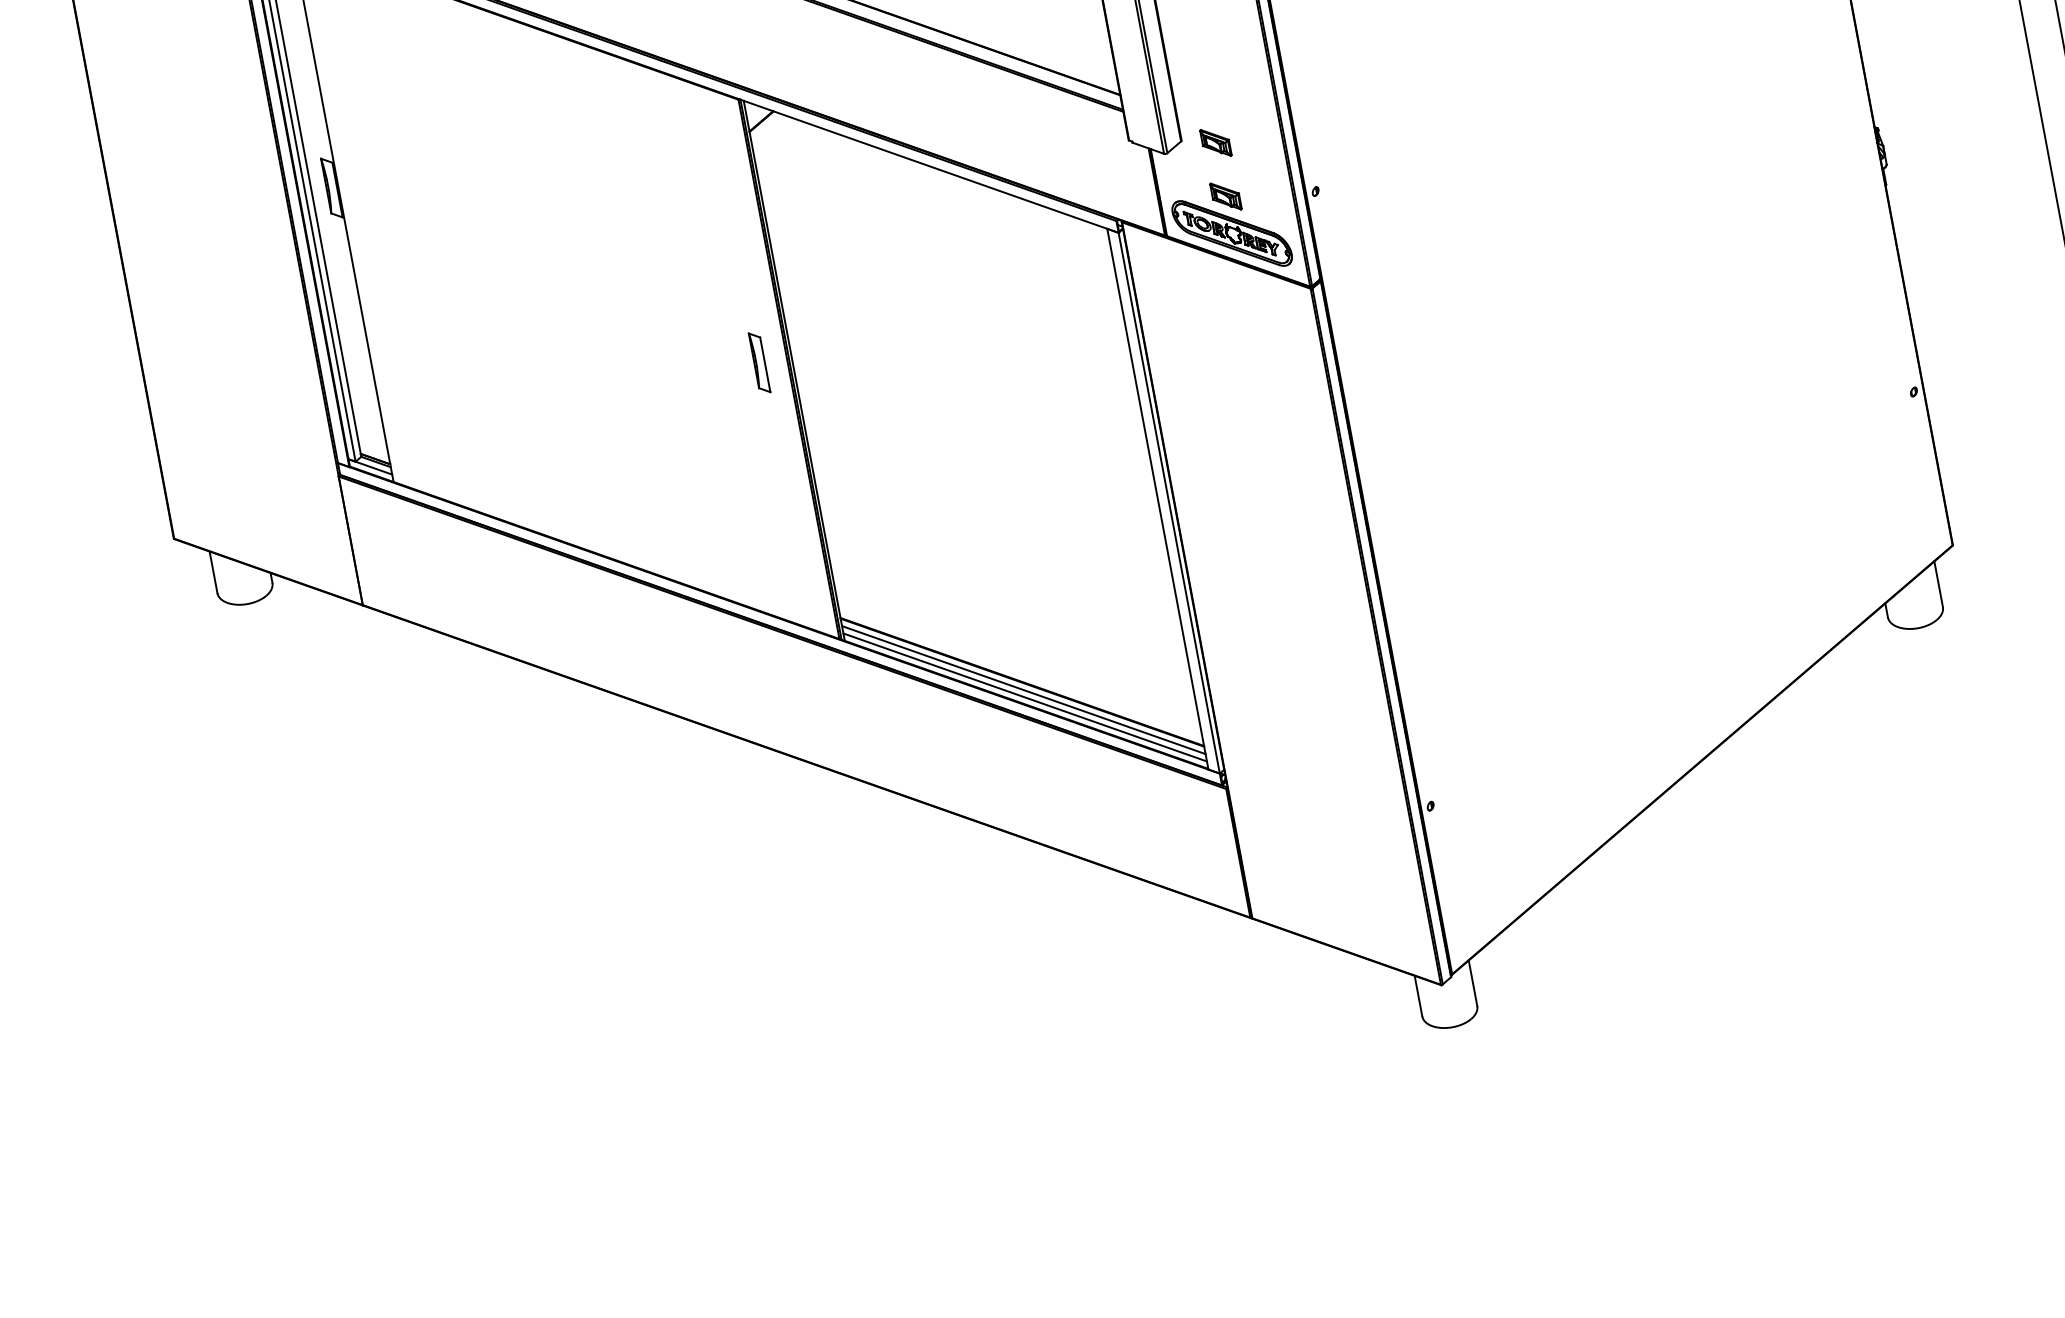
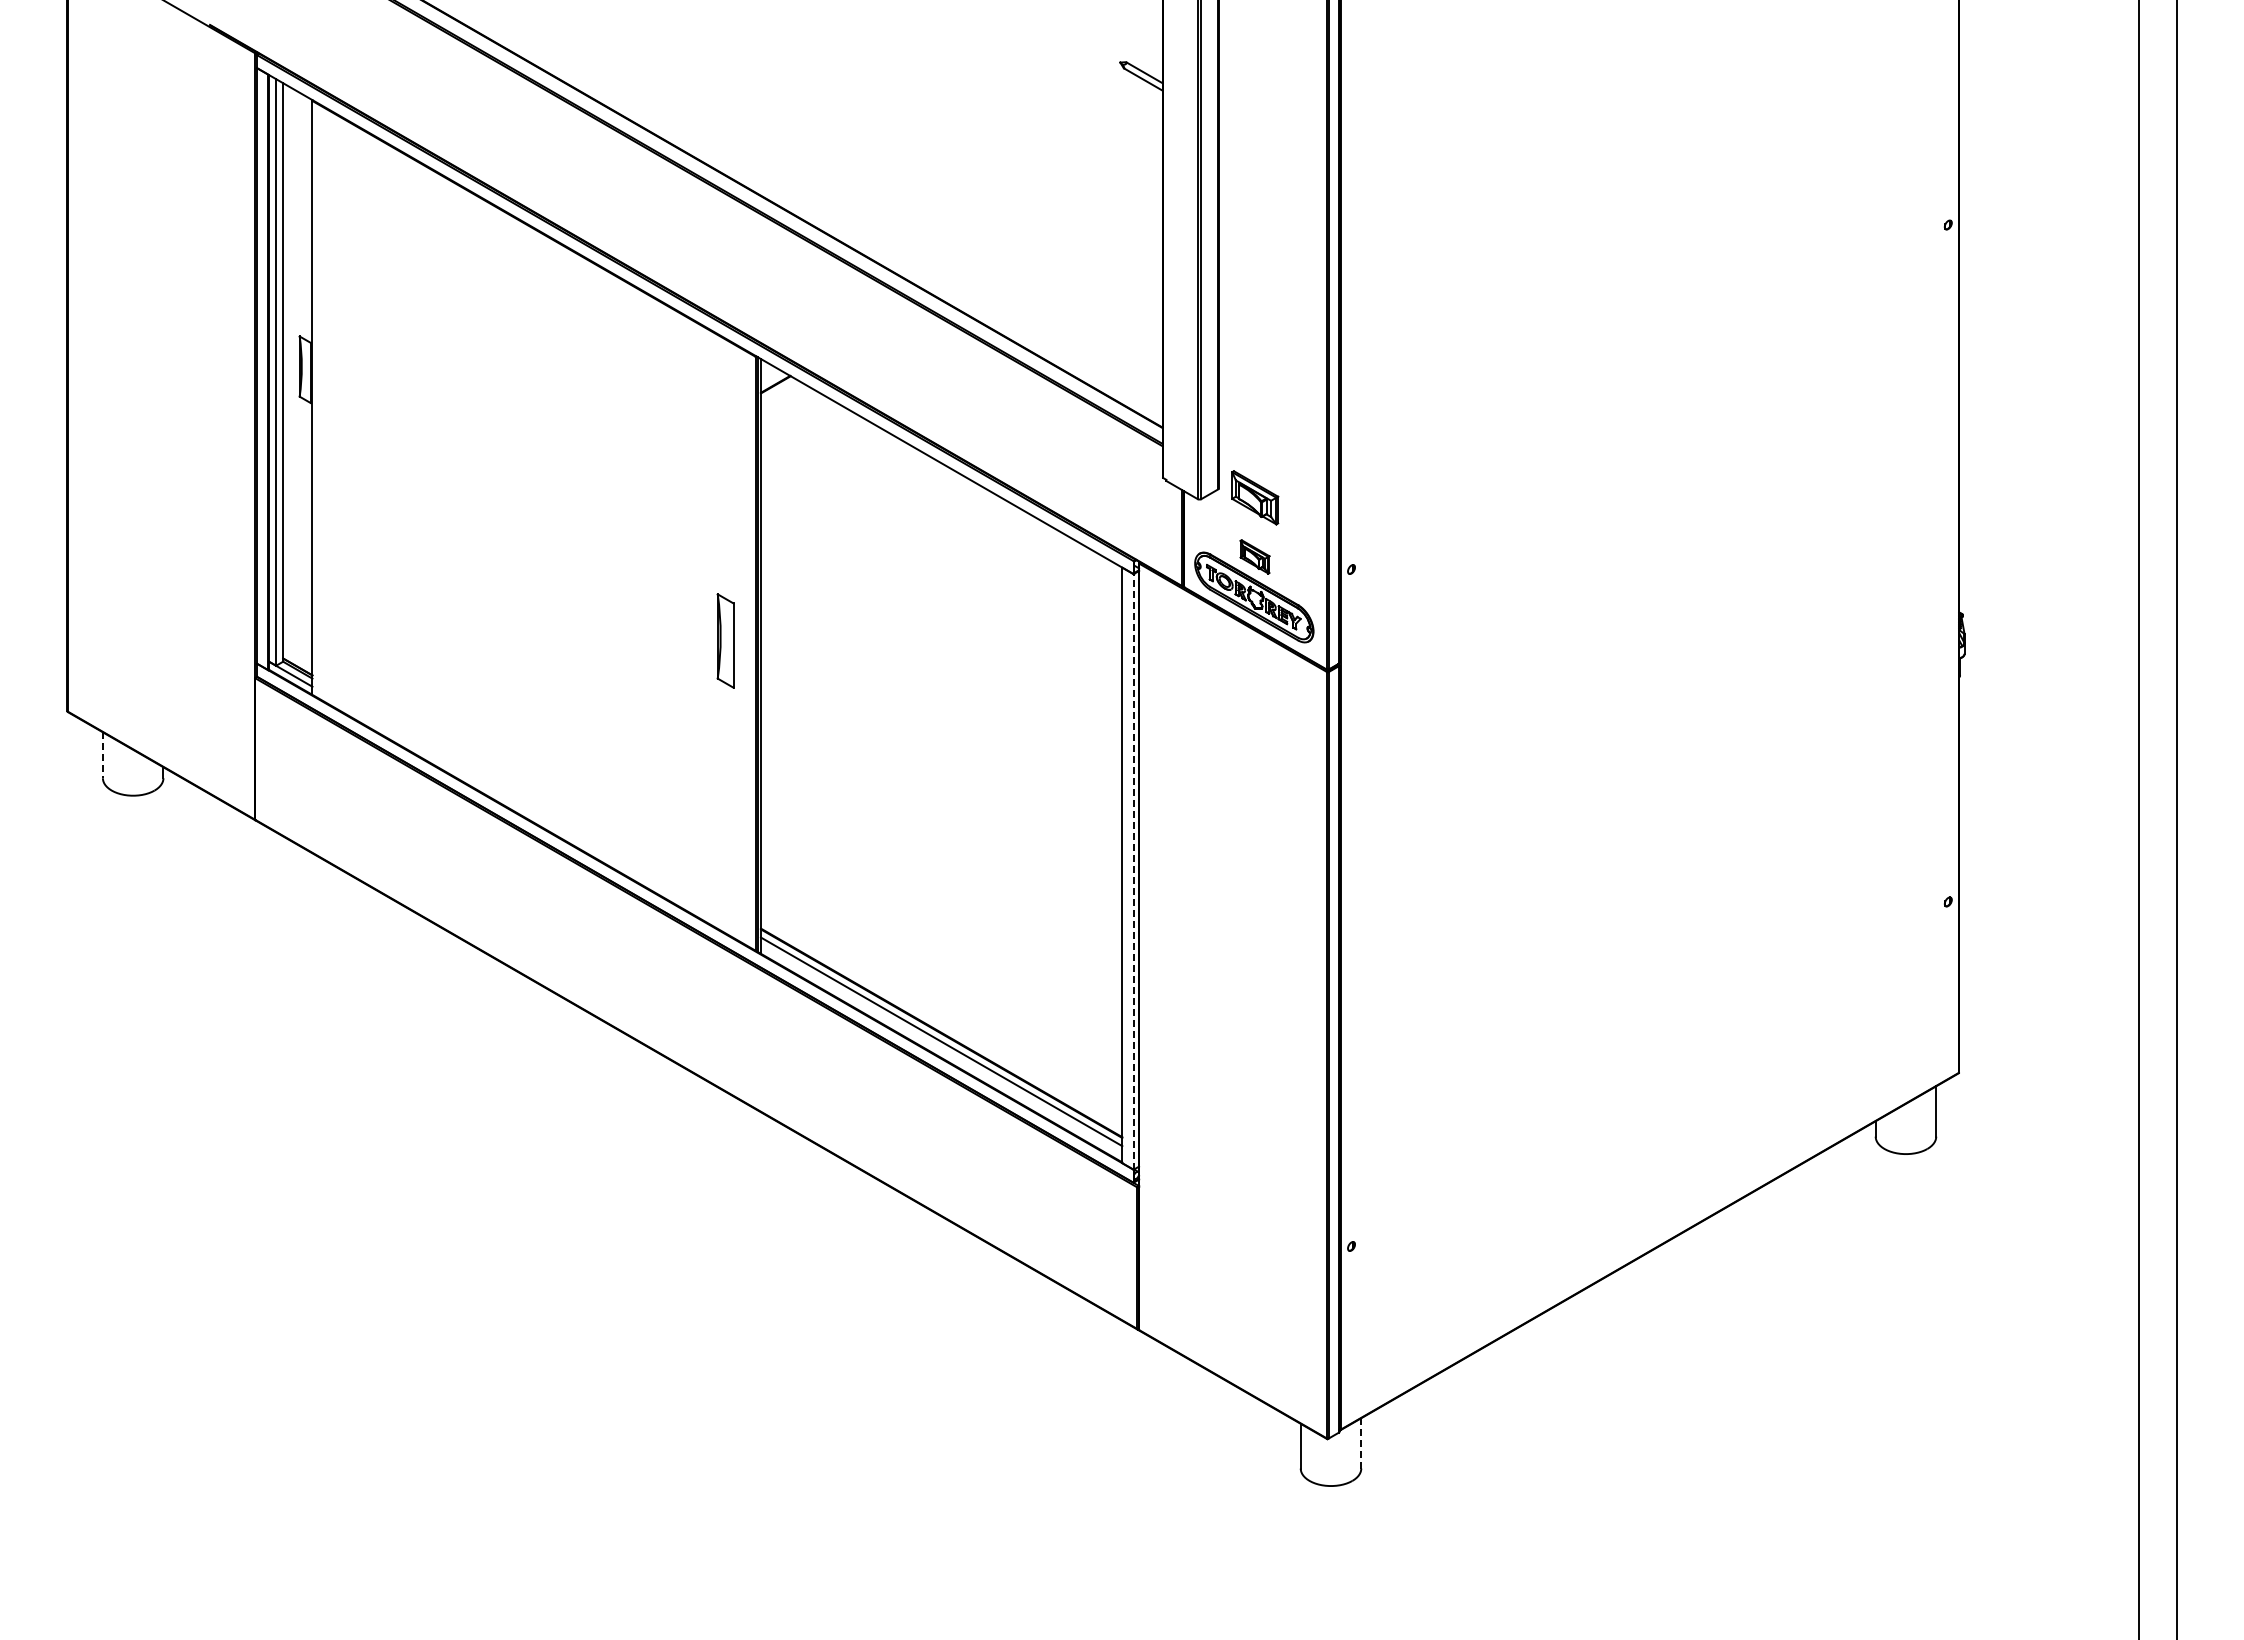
part: (1215, 142) -> (1254, 497), size x1.6
part: (759, 362) -> (725, 640), size x1.4
line: (1169, 502) -> (1133, 871), solid -> dashed
line: (213, 572) -> (102, 755), solid -> dashed
line: (1024, 697) -> (941, 1049), removed
line: (1473, 982) -> (1361, 1442), solid -> dashed

